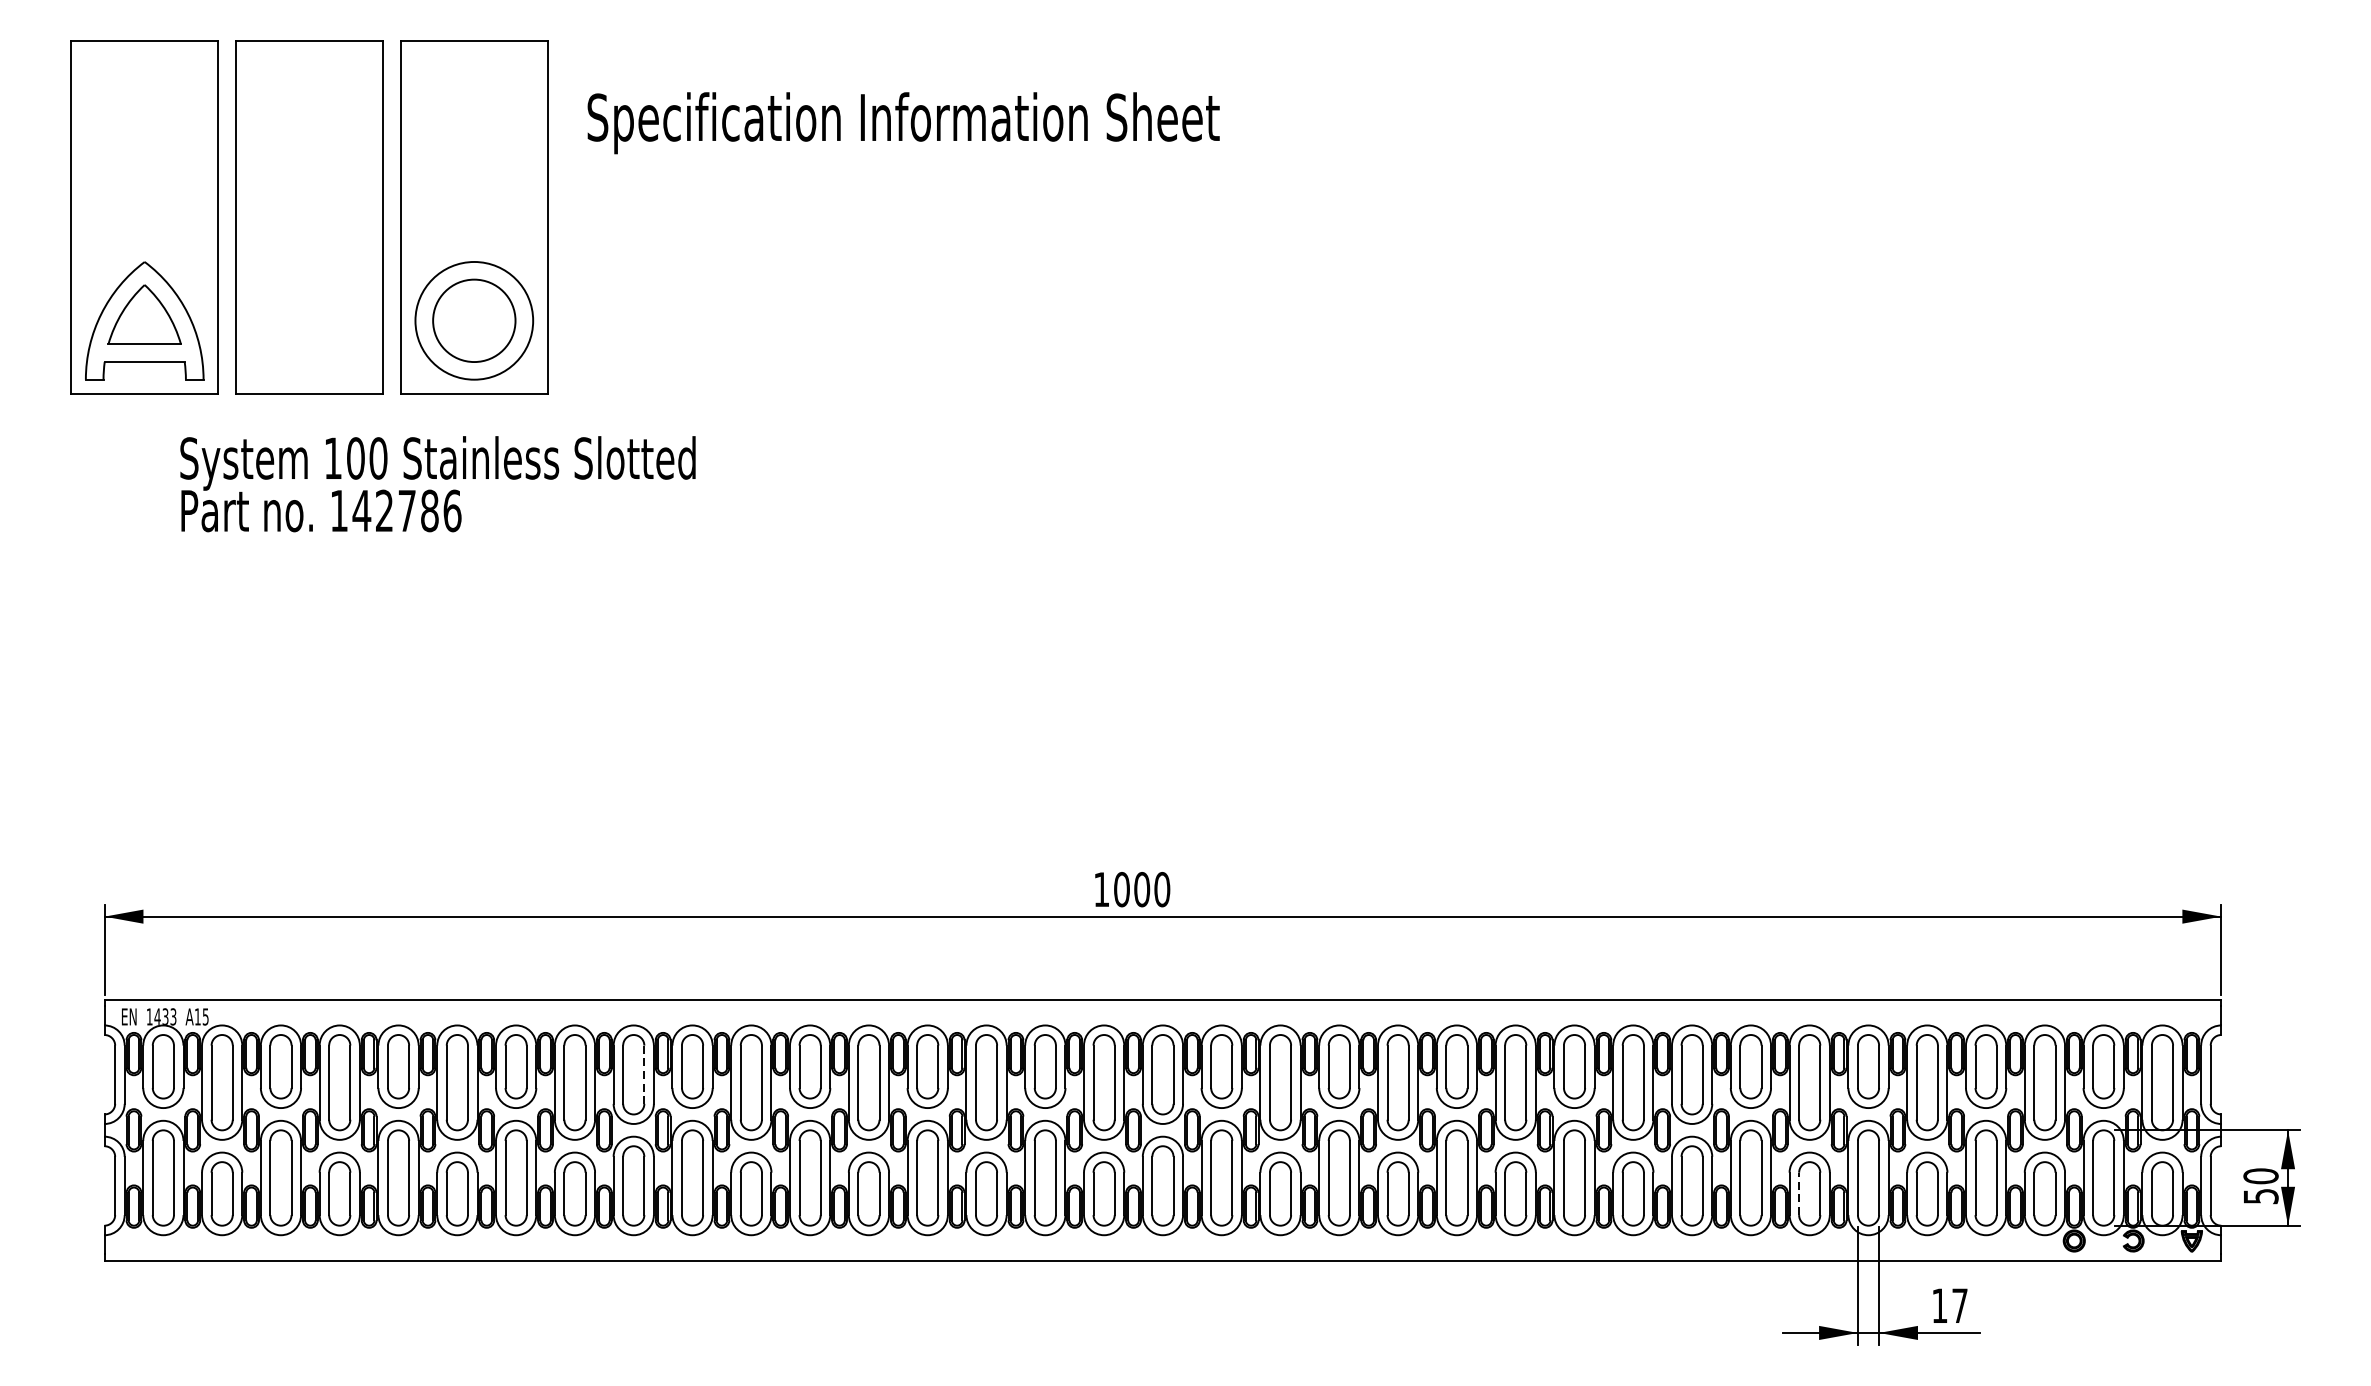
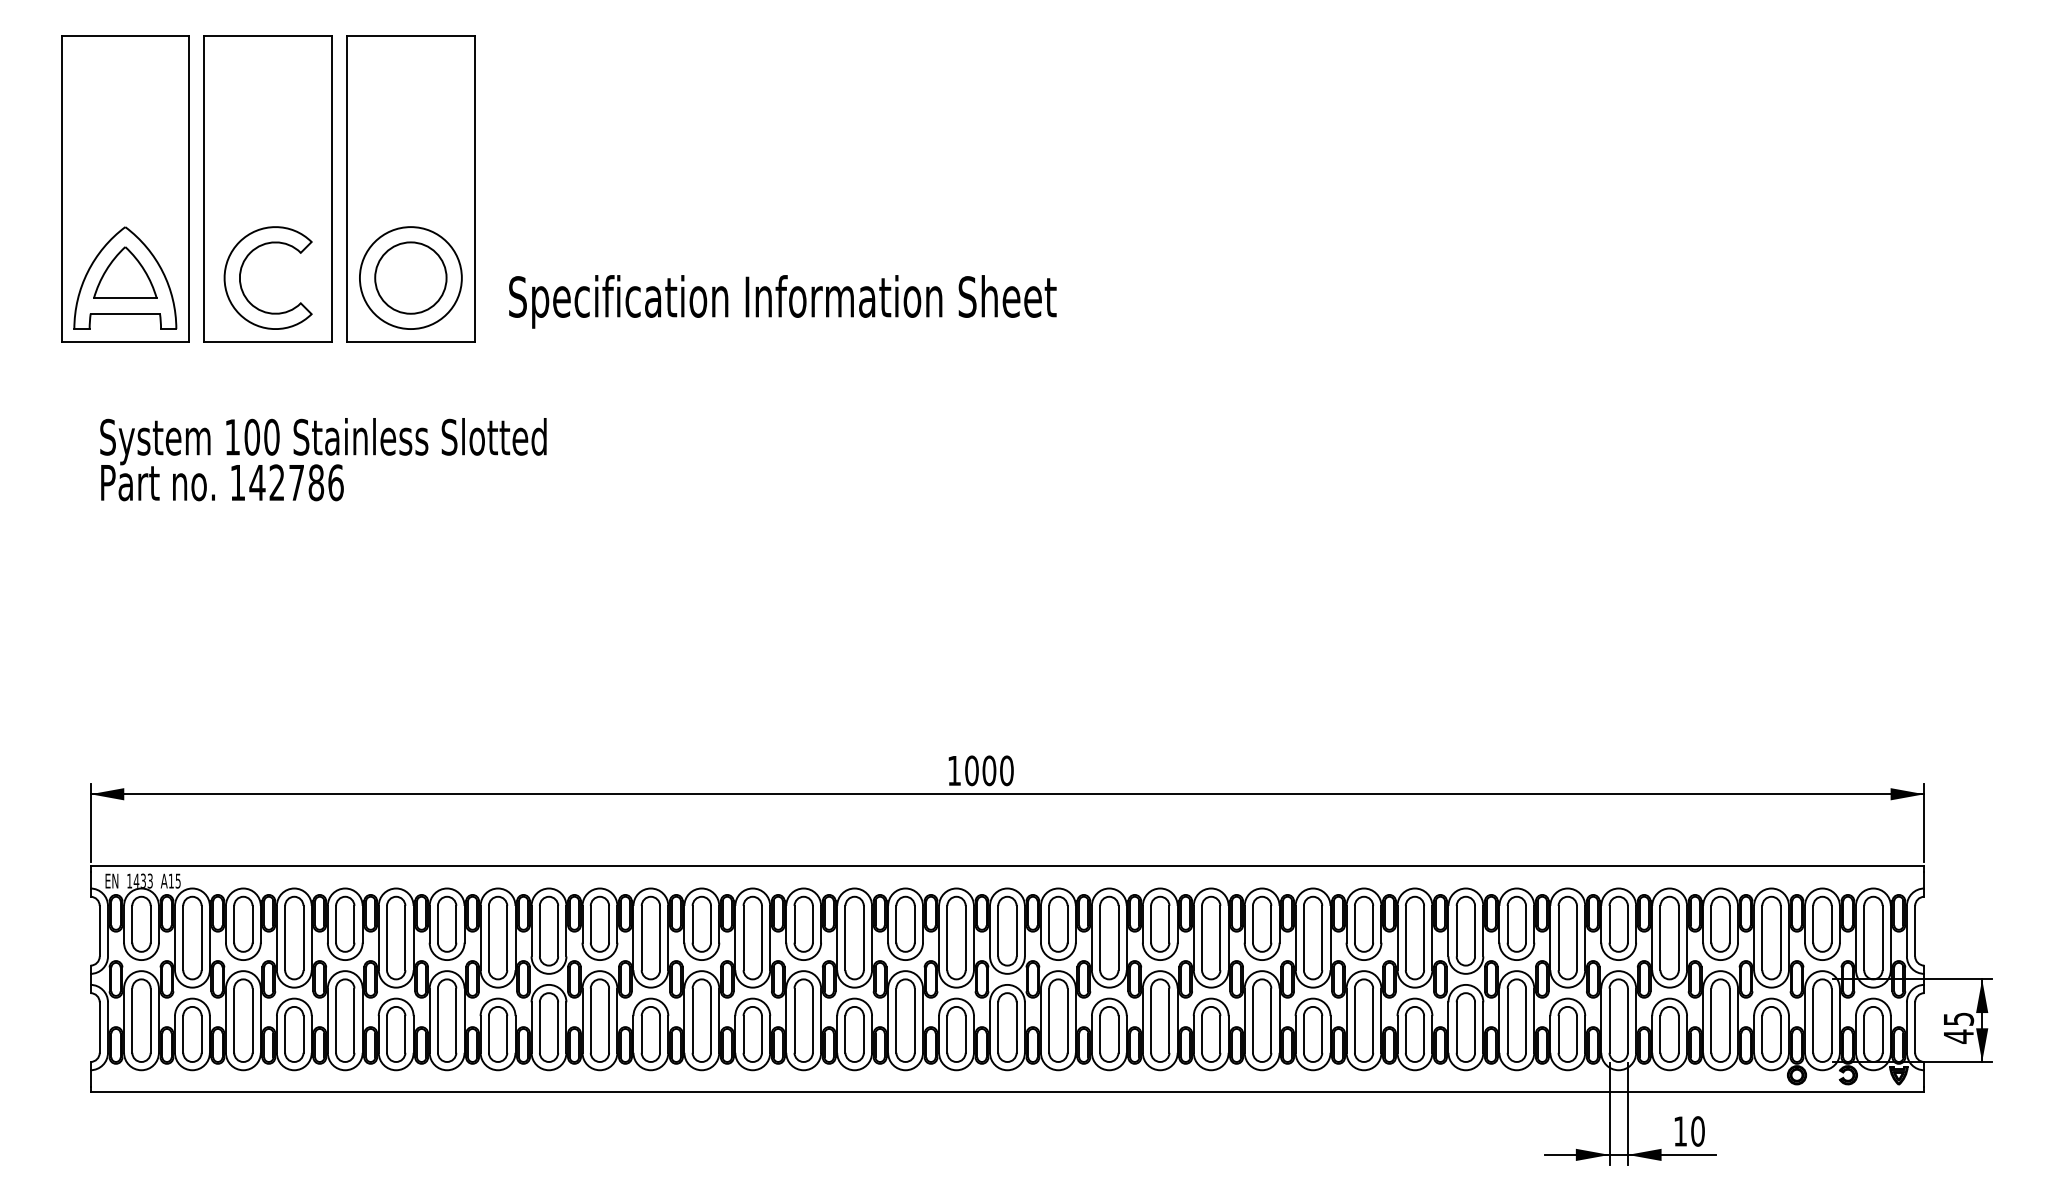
text: (903, 122) -> (782, 301), moved
part: (278, 315) -> (241, 273), added
text: (438, 484) -> (323, 459), moved
line: (644, 1075) -> (558, 931), dashed -> solid
text: (2260, 1185) -> (1958, 1027), 50 -> 45
line: (1799, 1192) -> (1558, 1033), dashed -> solid
text: (1959, 1305) -> (1697, 1131), 17 -> 10

